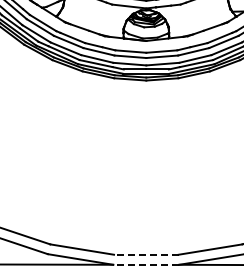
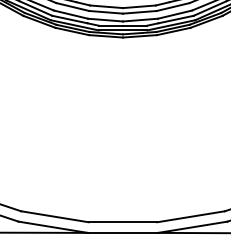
line: (145, 254) -> (122, 222), dashed -> solid
line: (145, 264) -> (122, 232), dashed -> solid

